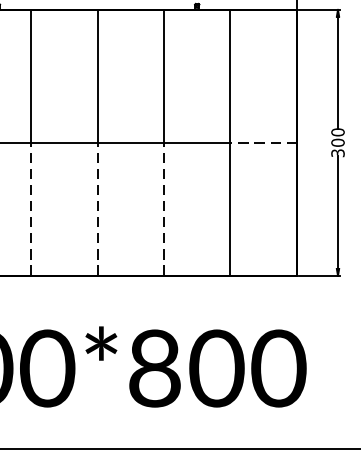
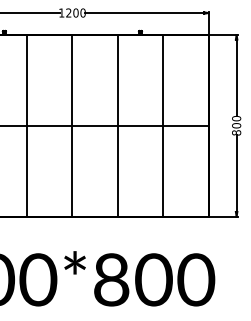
line: (263, 142) -> (185, 125), dashed -> solid
text: (337, 152) -> (236, 132), 300 -> 800
line: (31, 208) -> (27, 170), dashed -> solid
line: (97, 208) -> (72, 170), dashed -> solid
line: (163, 208) -> (117, 170), dashed -> solid

